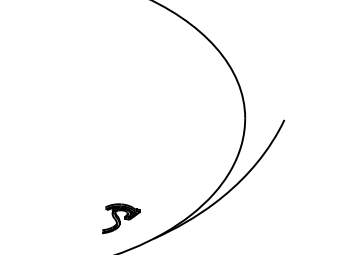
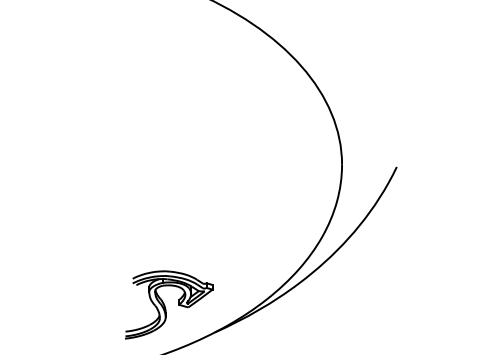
part: (120, 218) -> (168, 304), size x1.67

